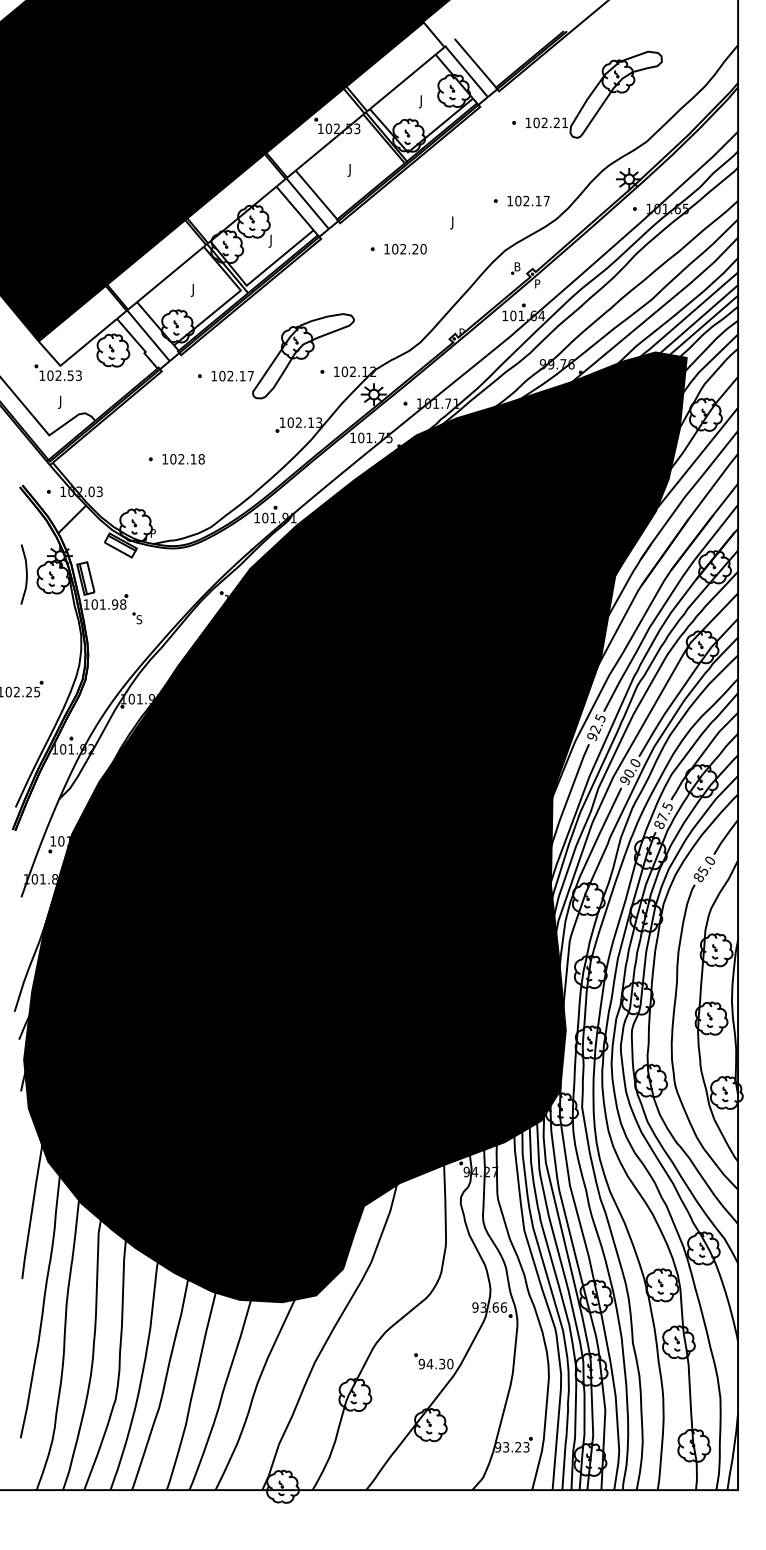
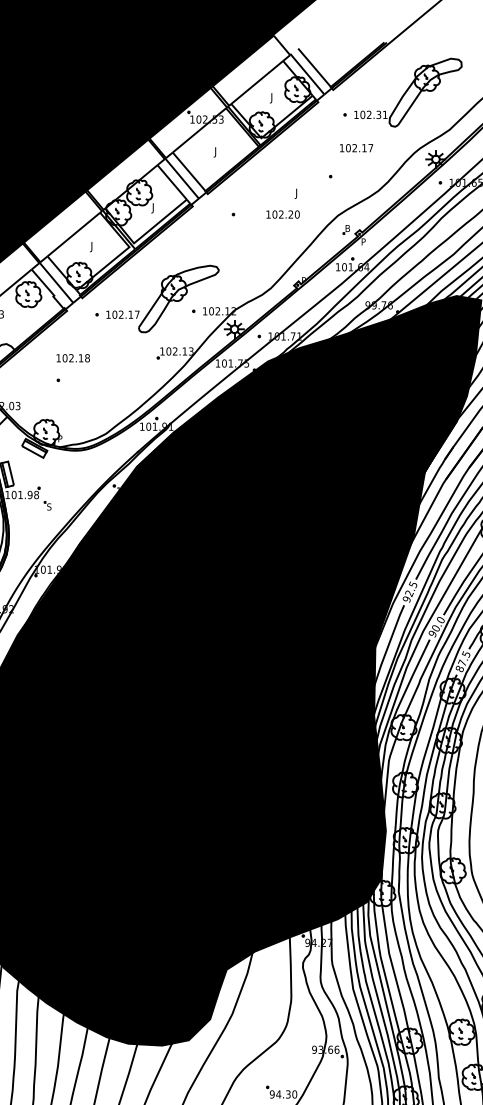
text: (556, 123) -> (378, 115), 102.21 -> 102.31
text: (528, 200) -> (356, 147), moved
text: (405, 249) -> (283, 214), moved
text: (183, 459) -> (73, 358), moved

